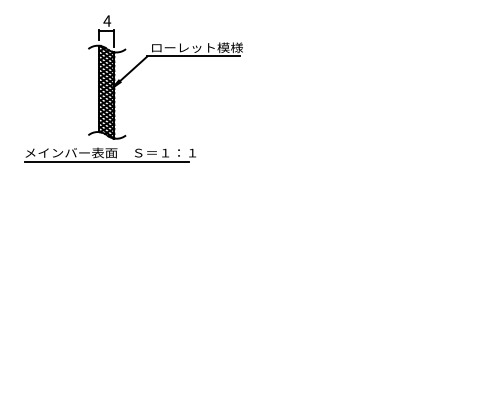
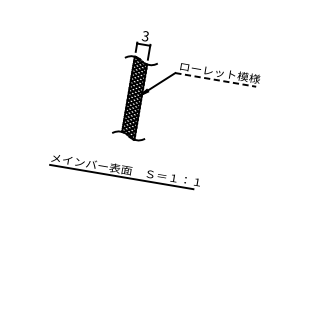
text: (107, 20) -> (145, 35), 4 -> 3
line: (194, 56) -> (216, 80), solid -> dashed
part: (109, 154) -> (124, 171), moved

